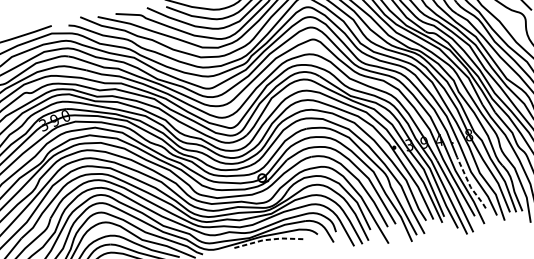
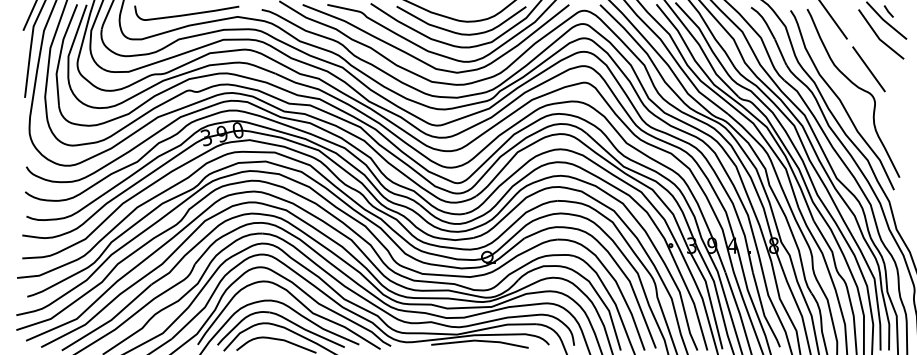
line: (469, 185) -> (763, 312), dashed -> solid
line: (267, 239) -> (480, 340), dashed -> solid

